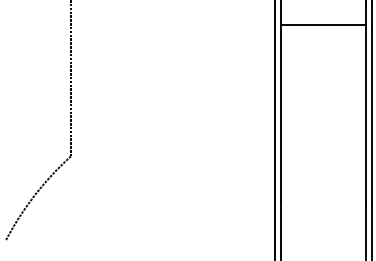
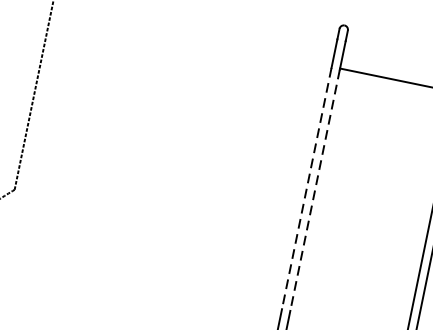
line: (274, 113) -> (306, 188), solid -> dashed
line: (280, 113) -> (314, 190), solid -> dashed

